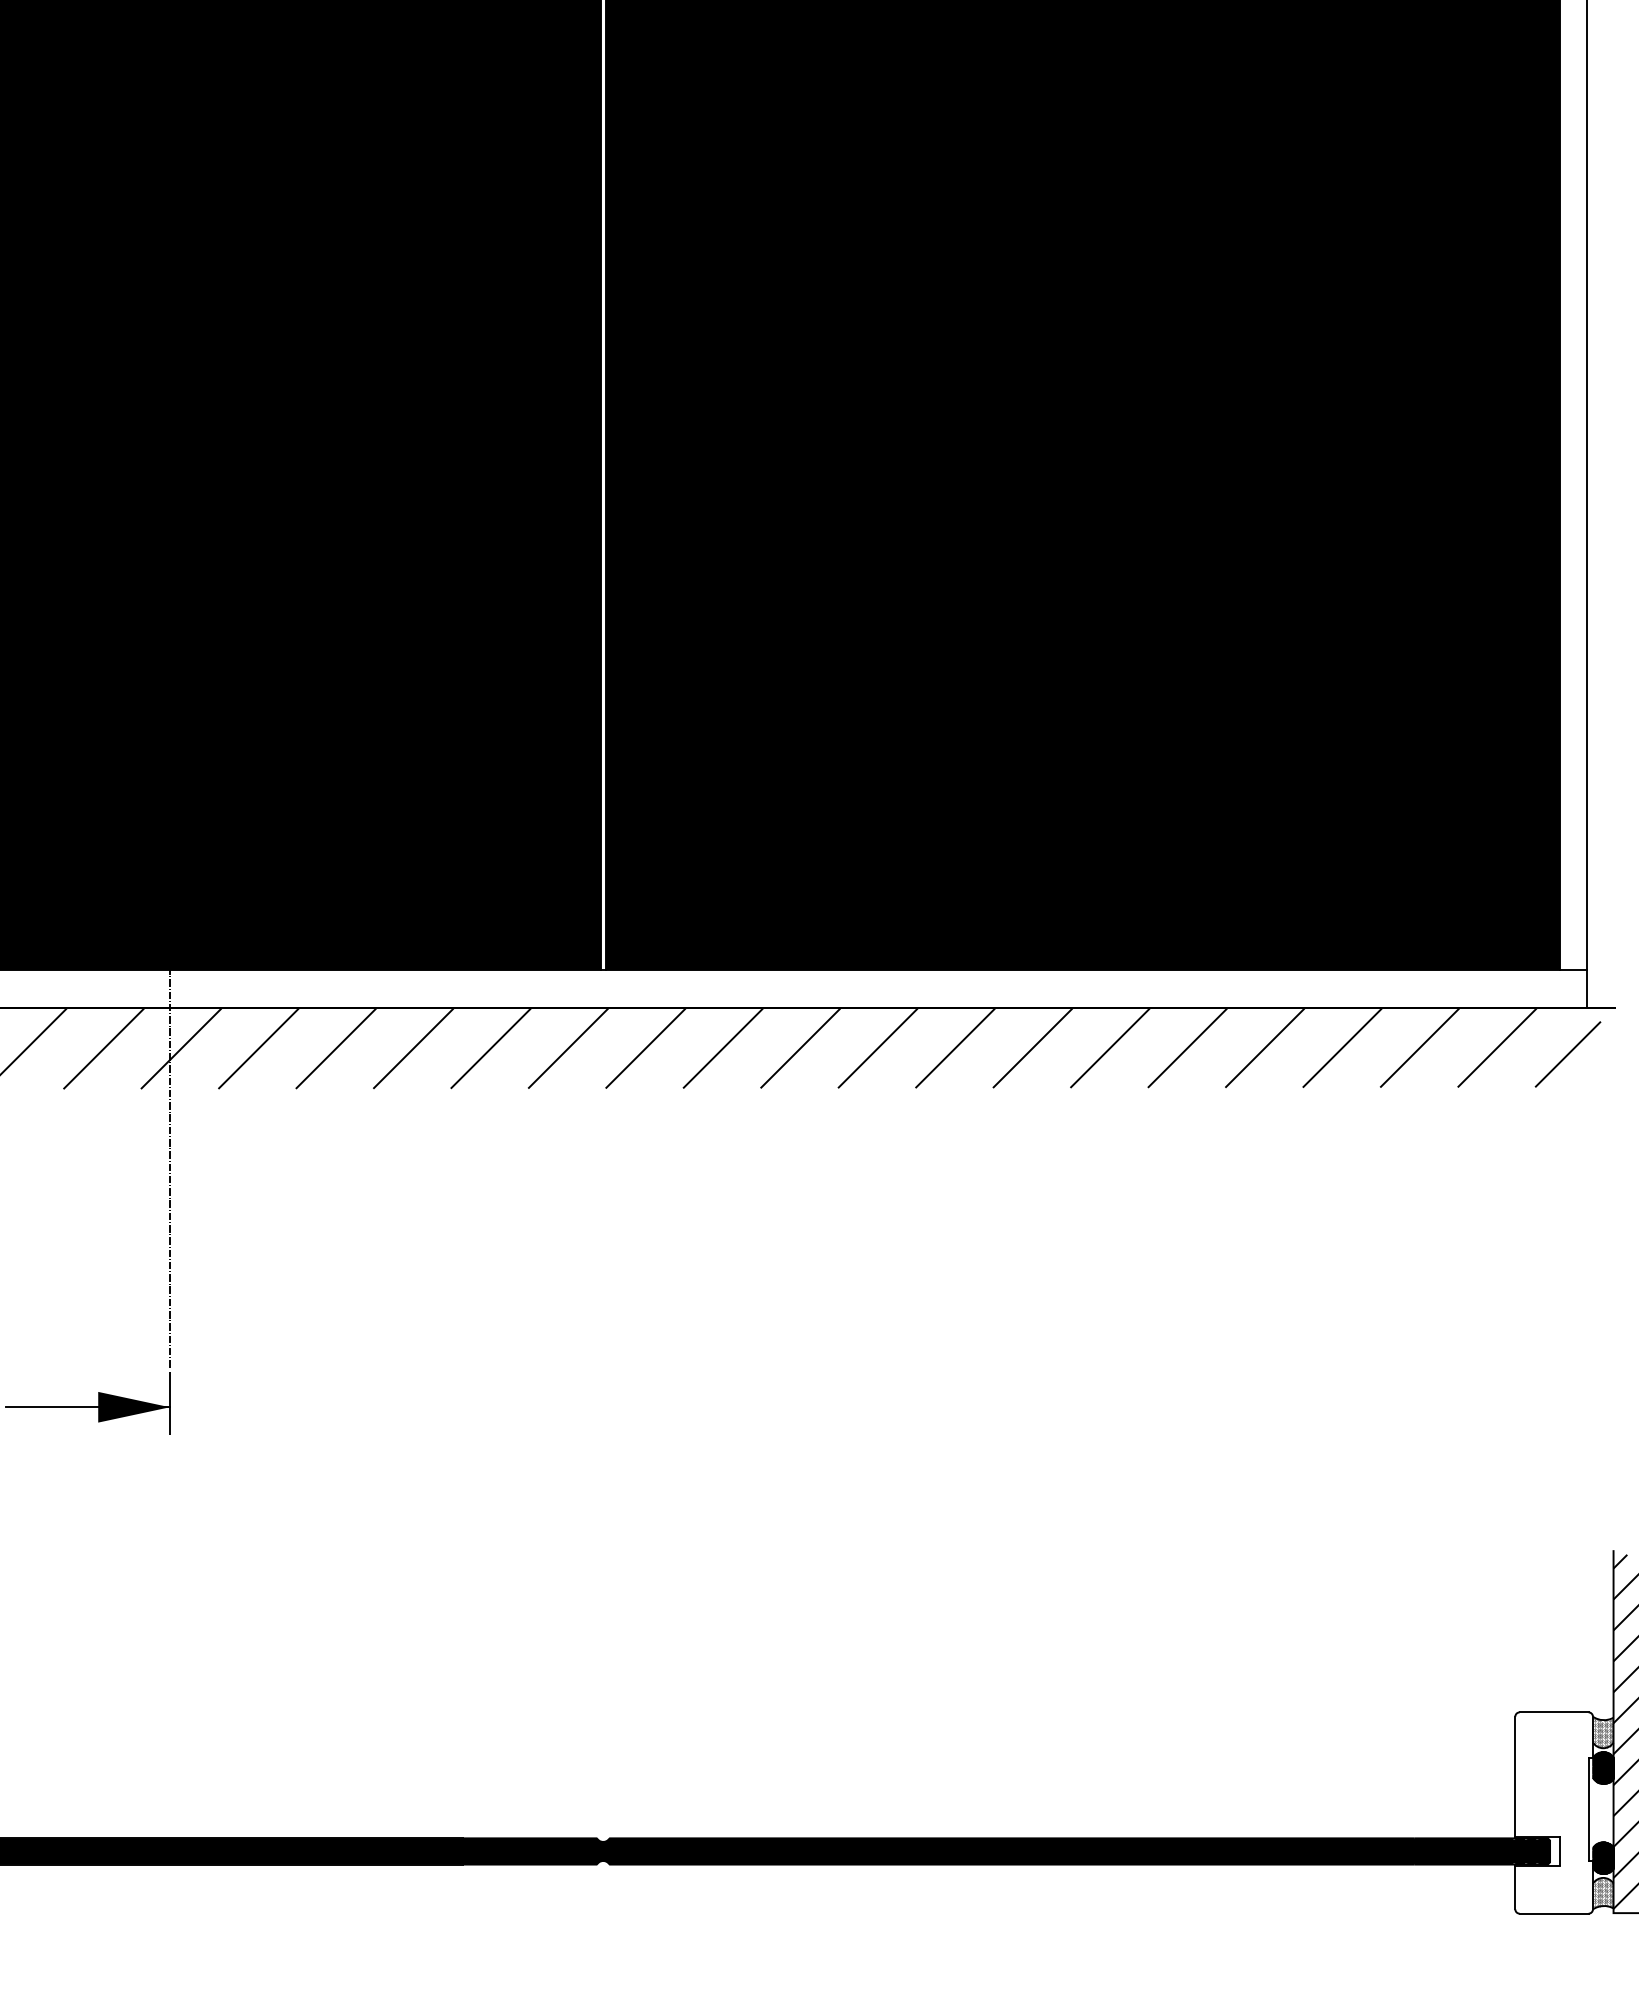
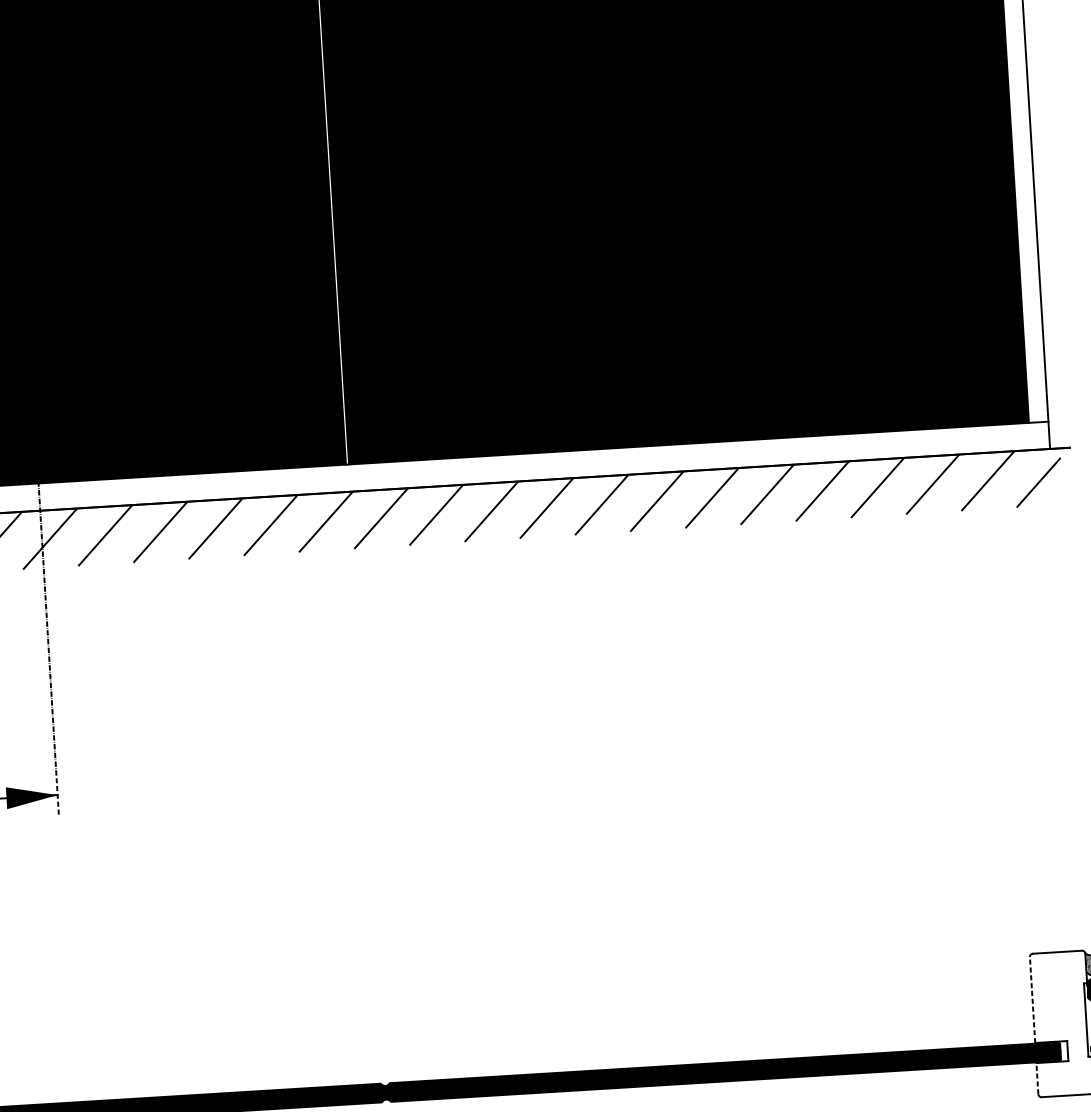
line: (169, 1406) -> (57, 794), solid -> dashed
line: (1515, 1776) -> (1032, 999), solid -> dashed
line: (1515, 1887) -> (1037, 1078), solid -> dashed

